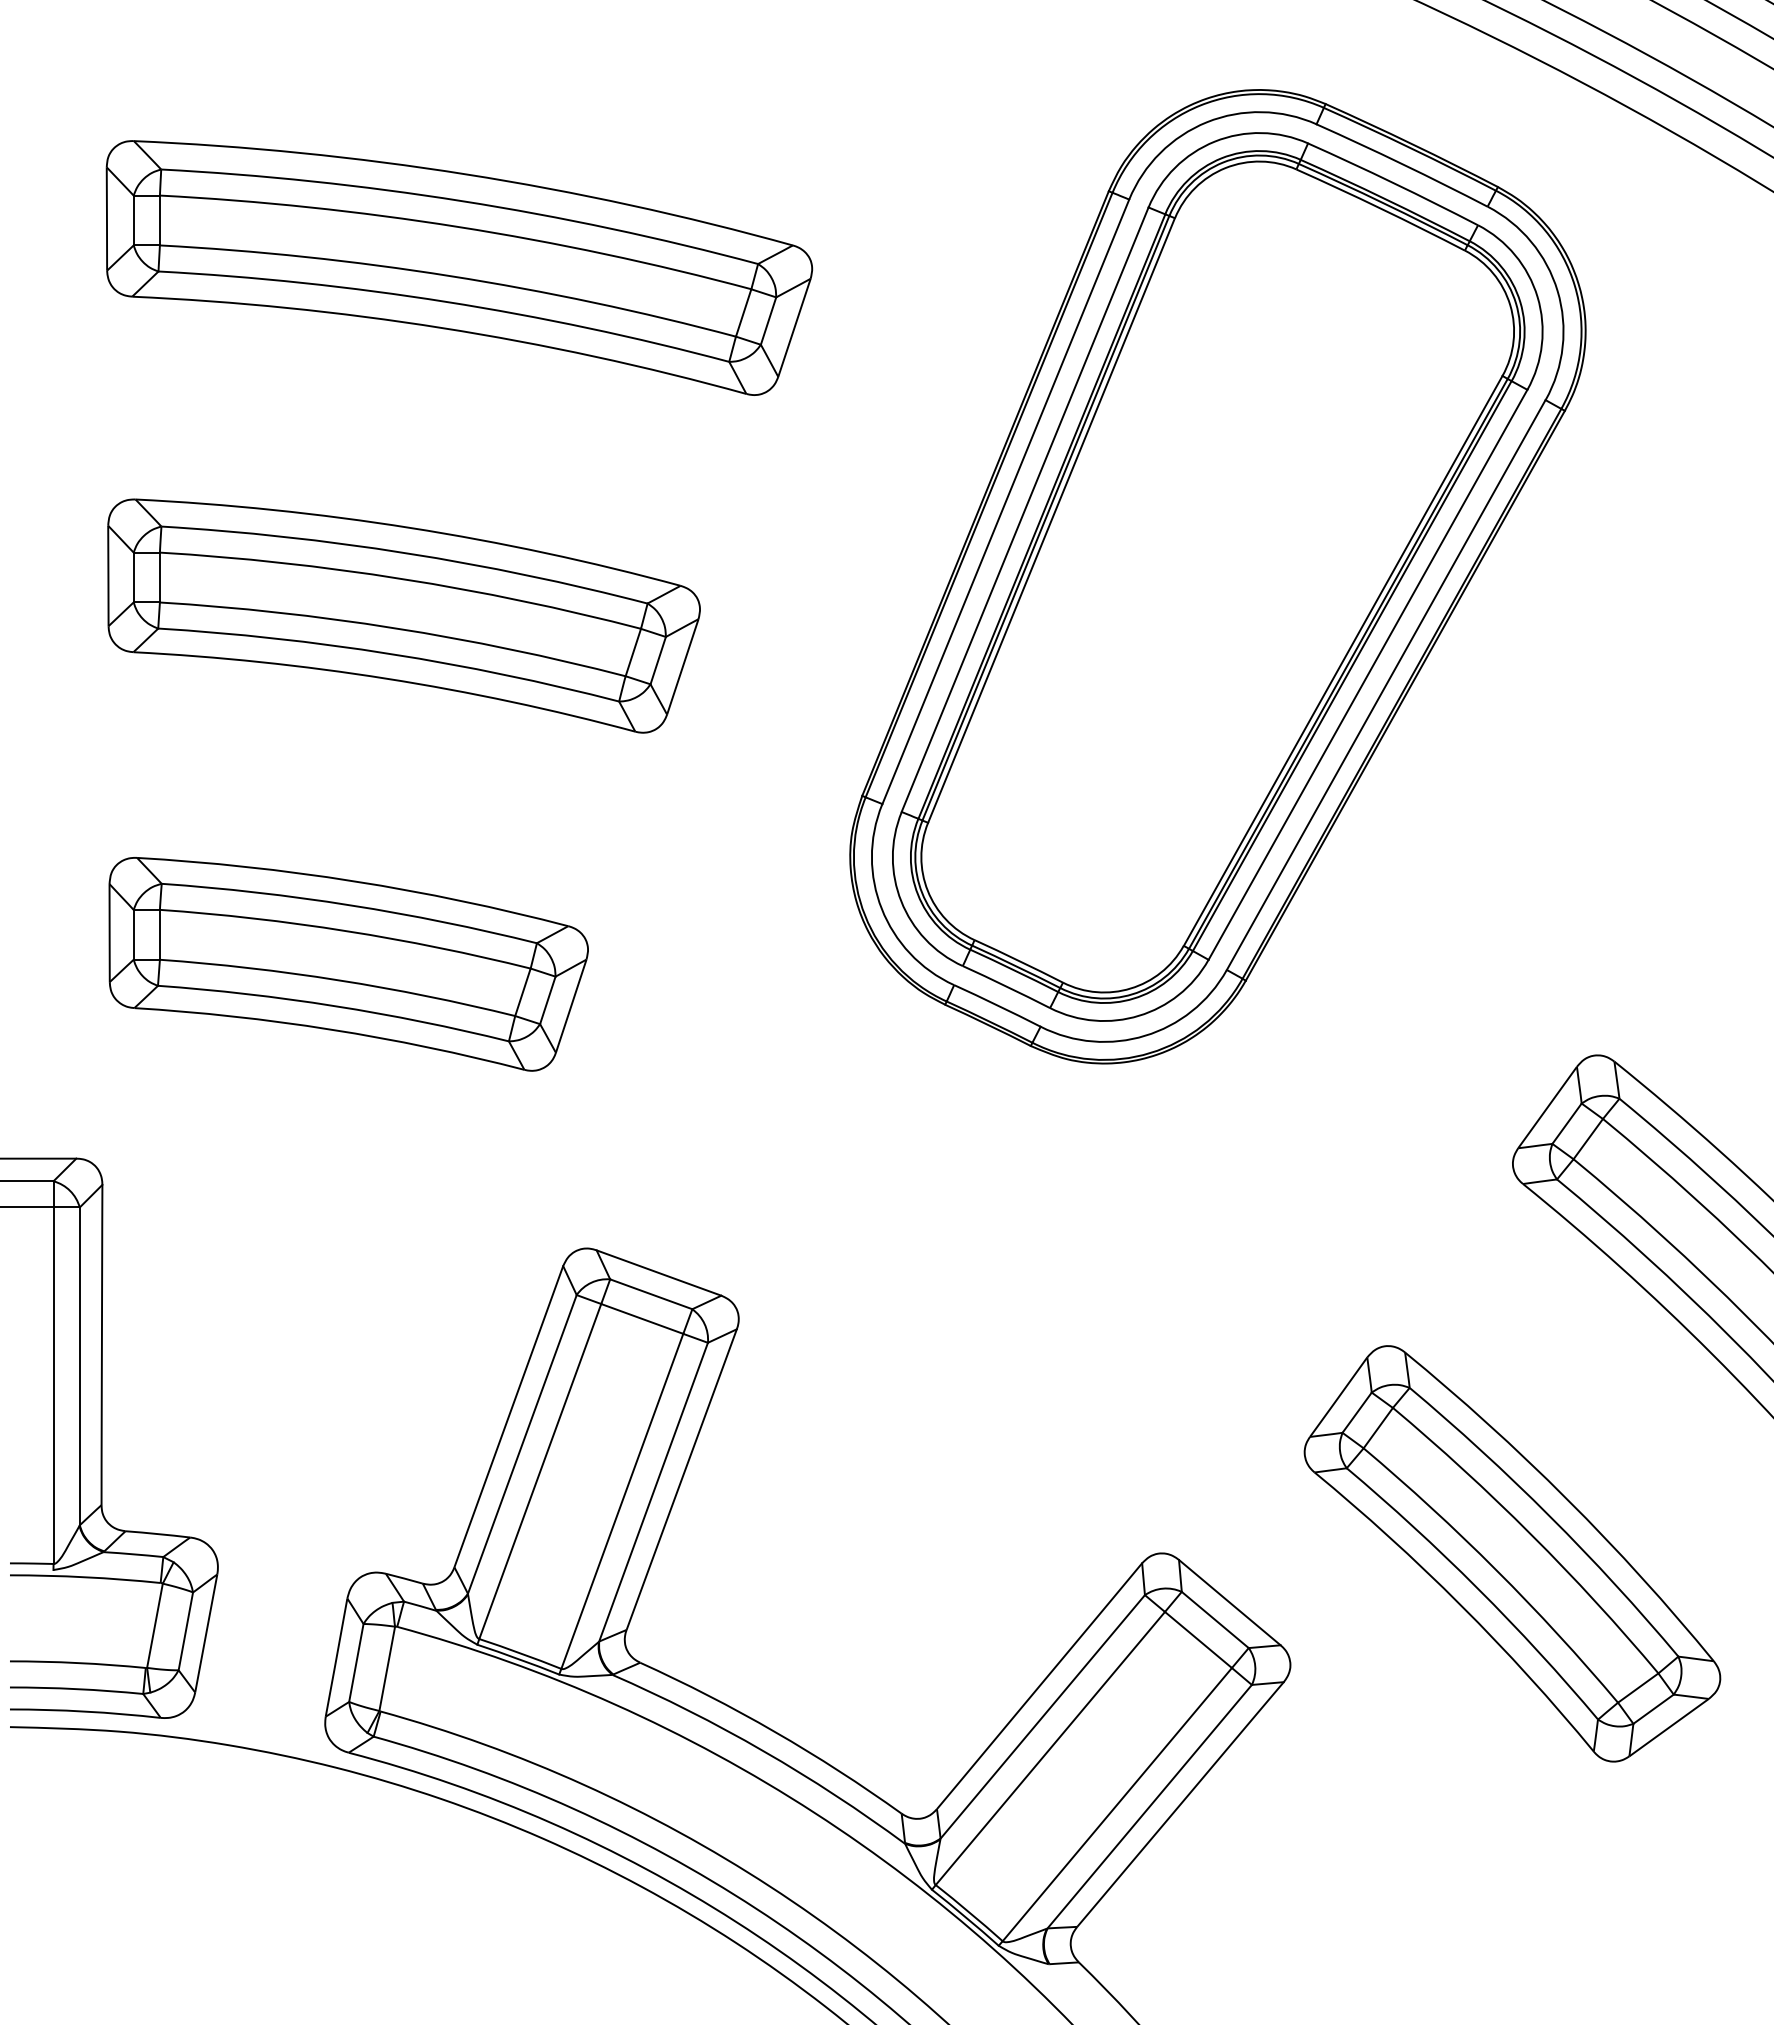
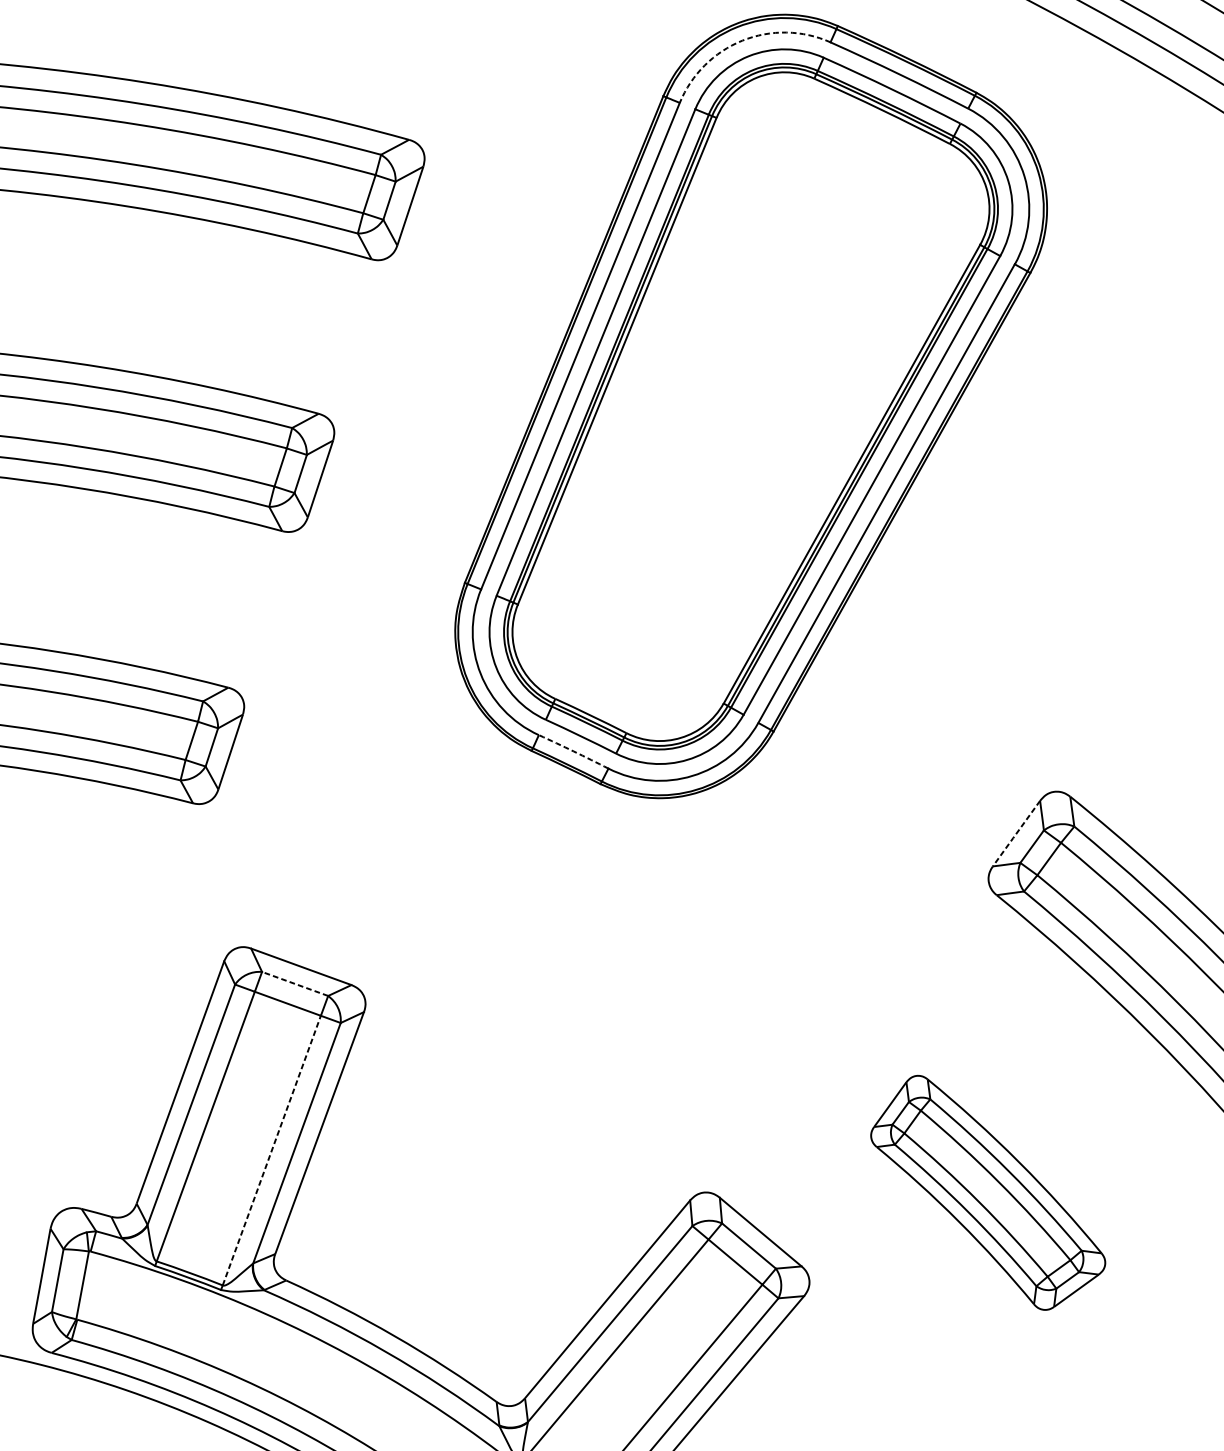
arc: (1207, 122) -> (742, 40), solid -> dashed
arc: (997, 1005) -> (573, 751), solid -> dashed
line: (1546, 1108) -> (1015, 834), solid -> dashed
line: (651, 1294) -> (295, 984), solid -> dashed
line: (622, 1500) -> (271, 1149), solid -> dashed
part: (1512, 1553) -> (988, 1192), size x0.7

